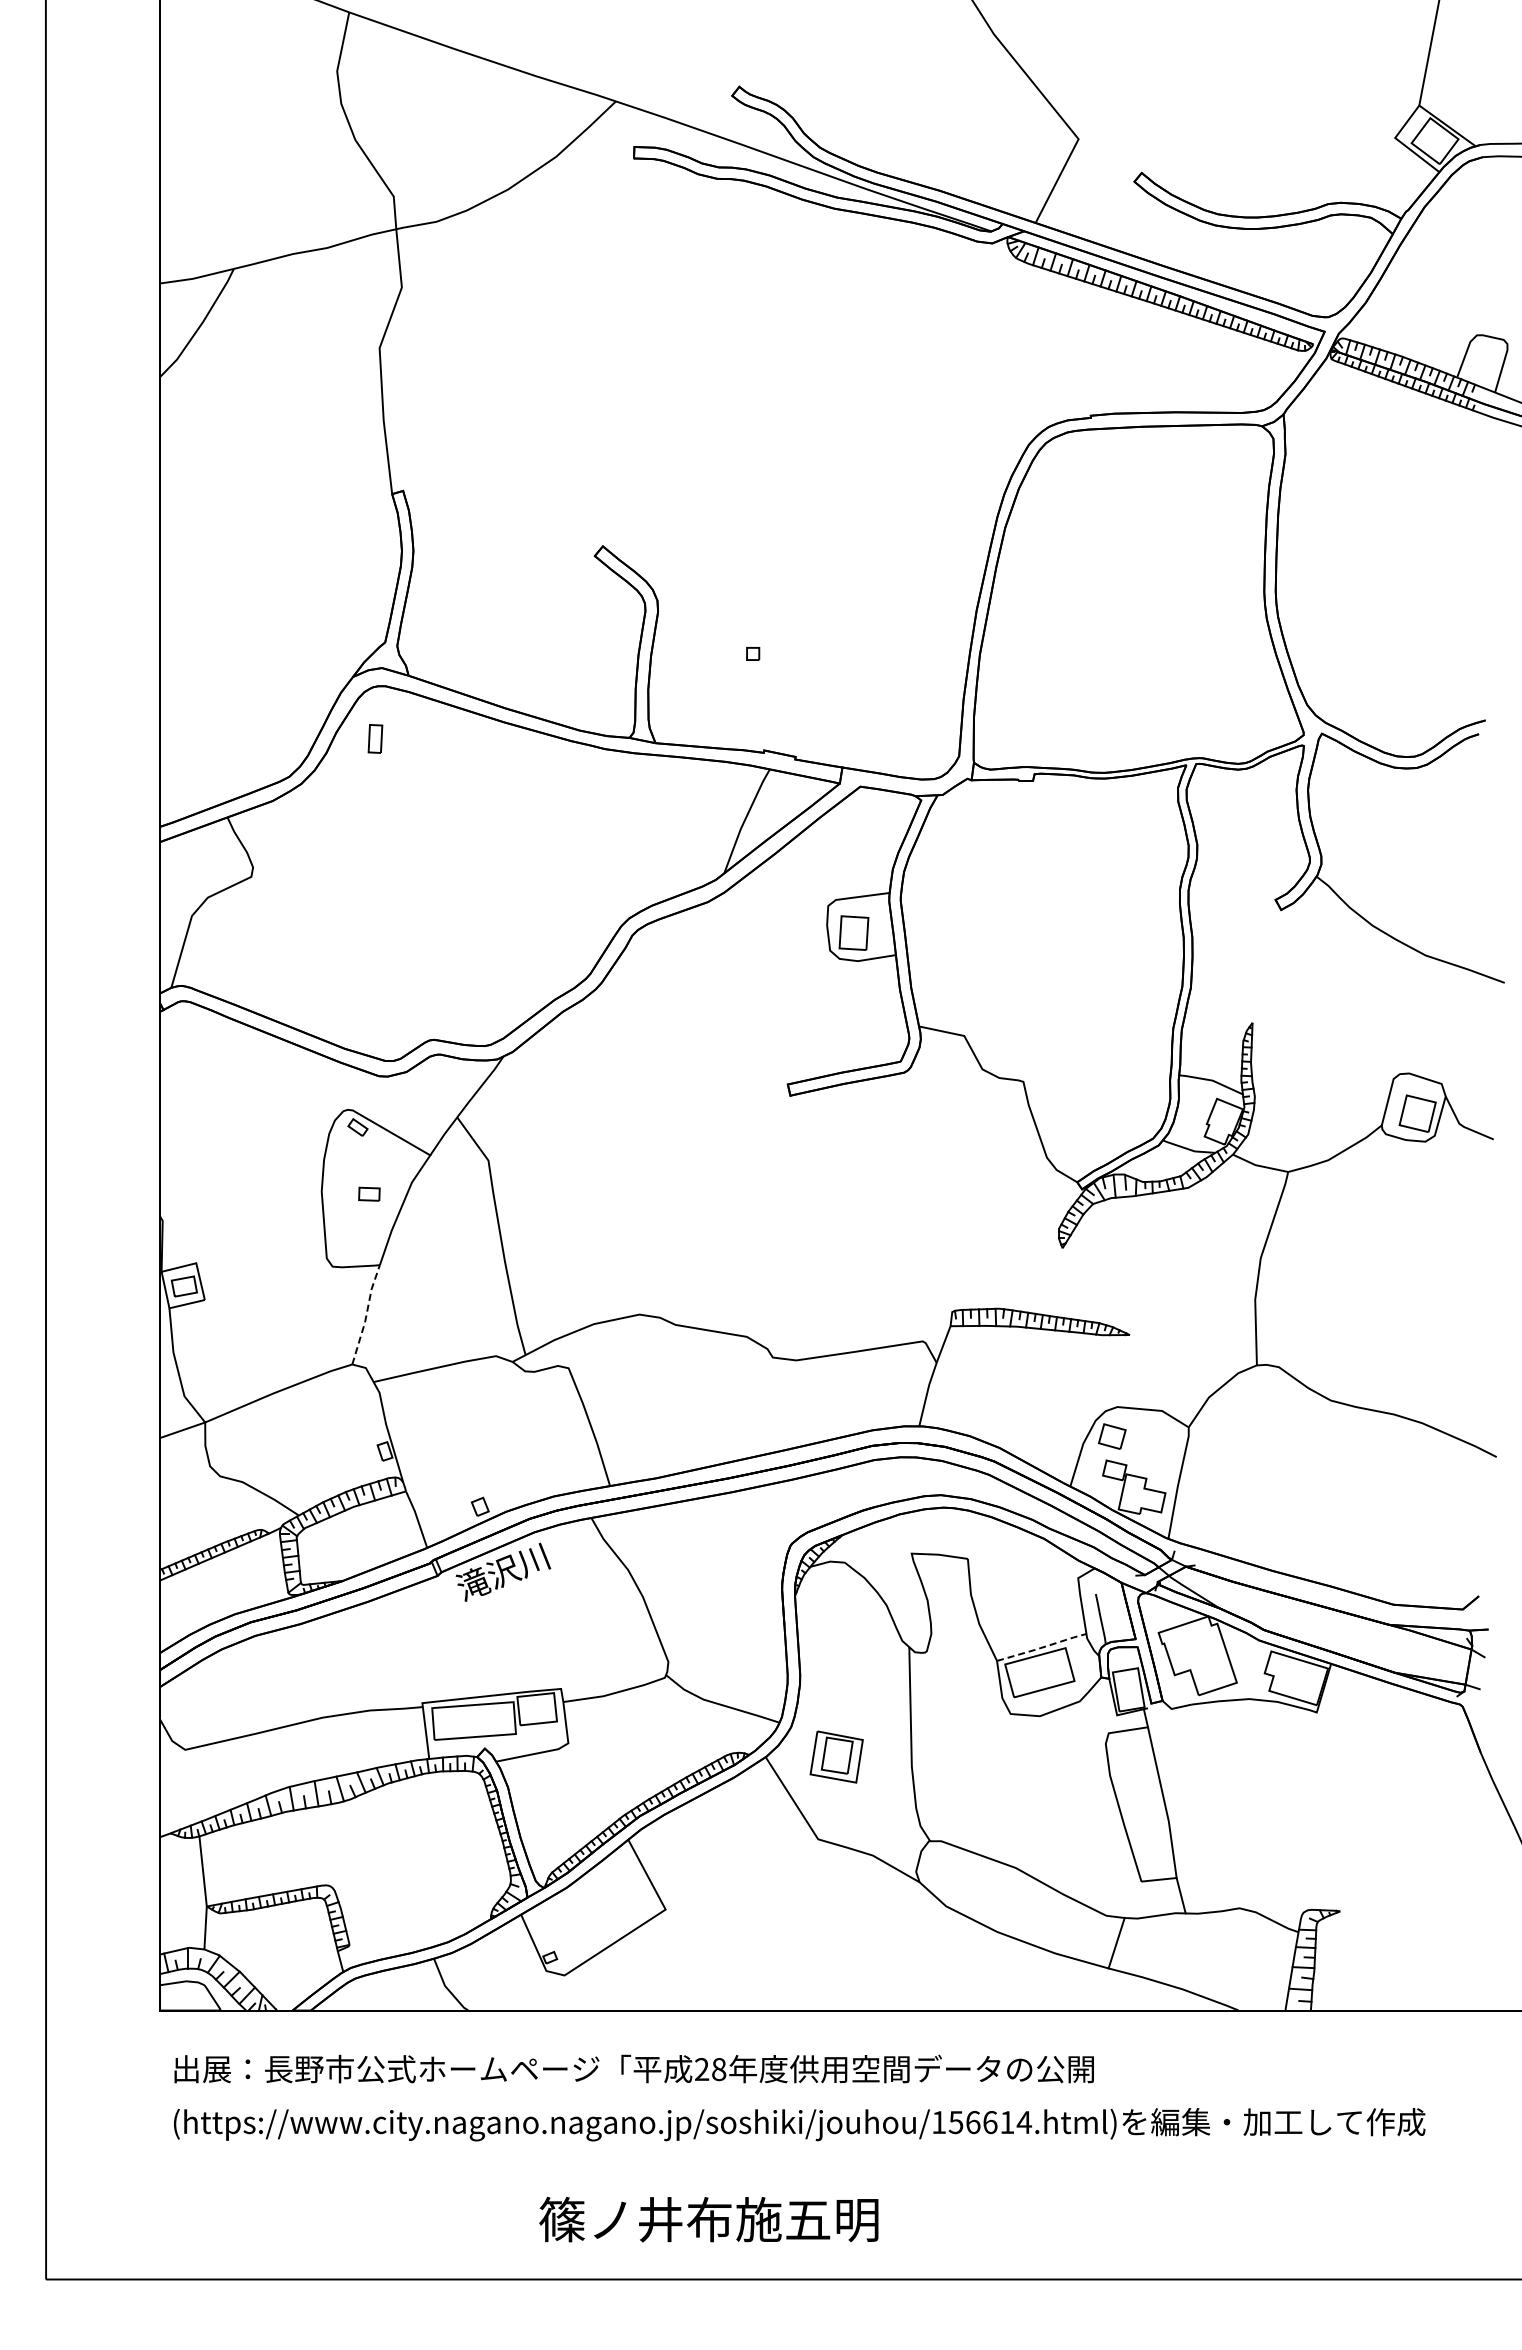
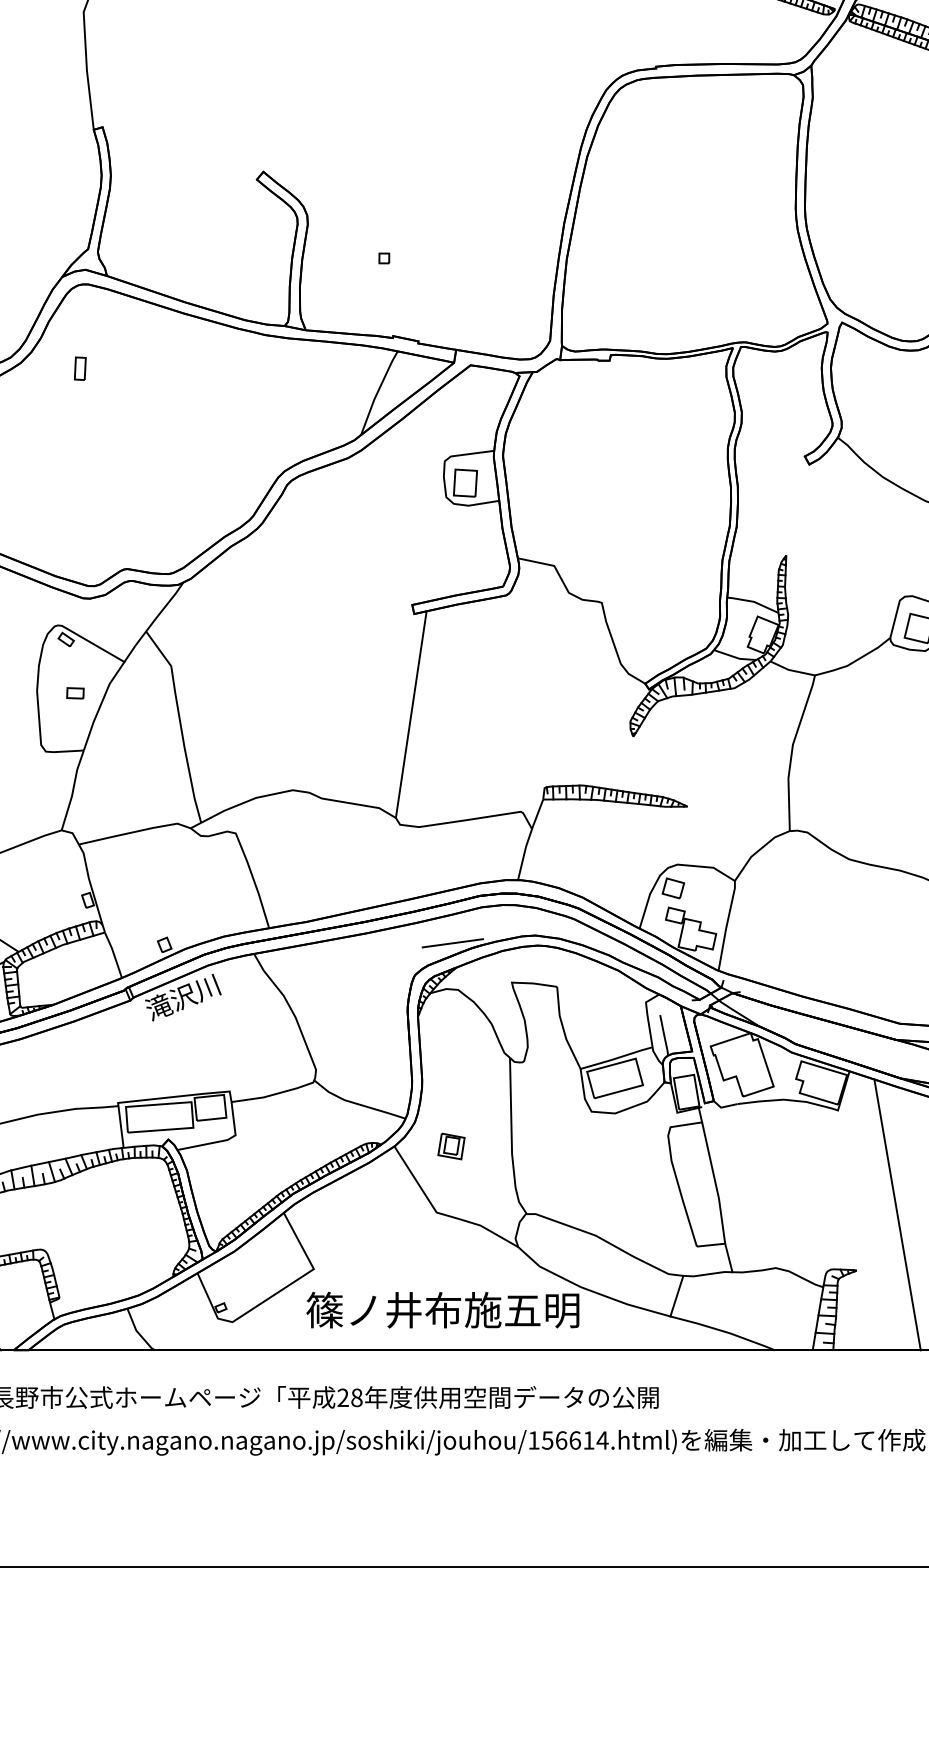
part: (375, 738) -> (80, 368), moved
line: (786, 1220) -> (411, 714), added
line: (366, 1314) -> (73, 790), dashed -> solid
line: (837, 1504) -> (452, 943), added
line: (1042, 1647) -> (617, 1058), dashed -> solid
part: (836, 1757) -> (451, 1146), size x0.62
line: (1390, 1841) -> (897, 1214), added
text: (708, 2219) -> (442, 1310), moved

